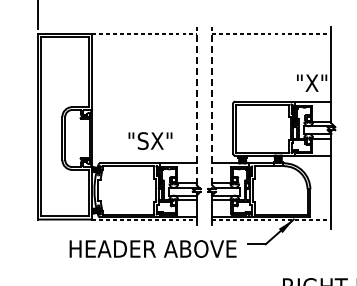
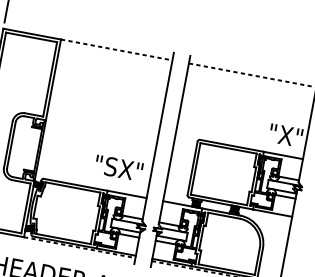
line: (196, 106) -> (157, 137), dashed -> solid
line: (212, 106) -> (174, 140), dashed -> solid
text: (150, 140) -> (119, 167), moved

